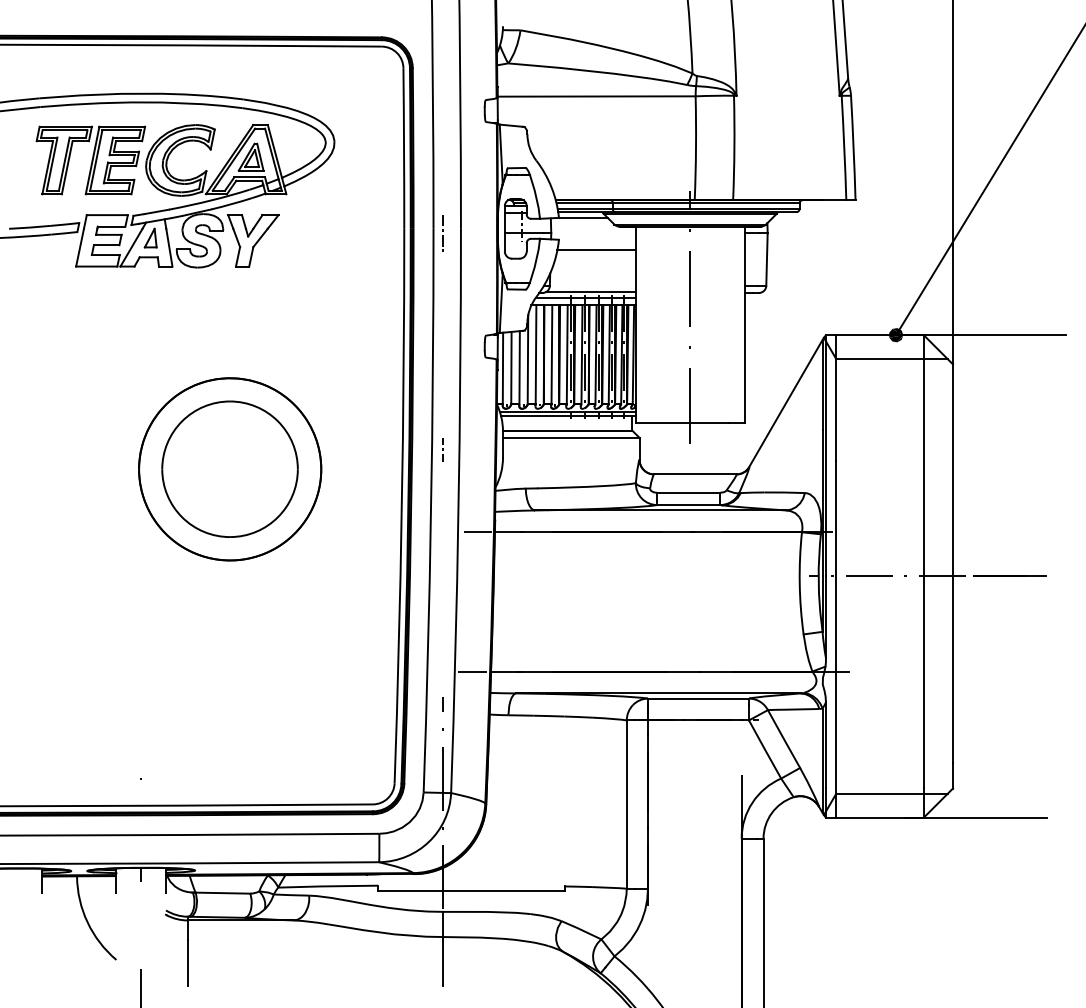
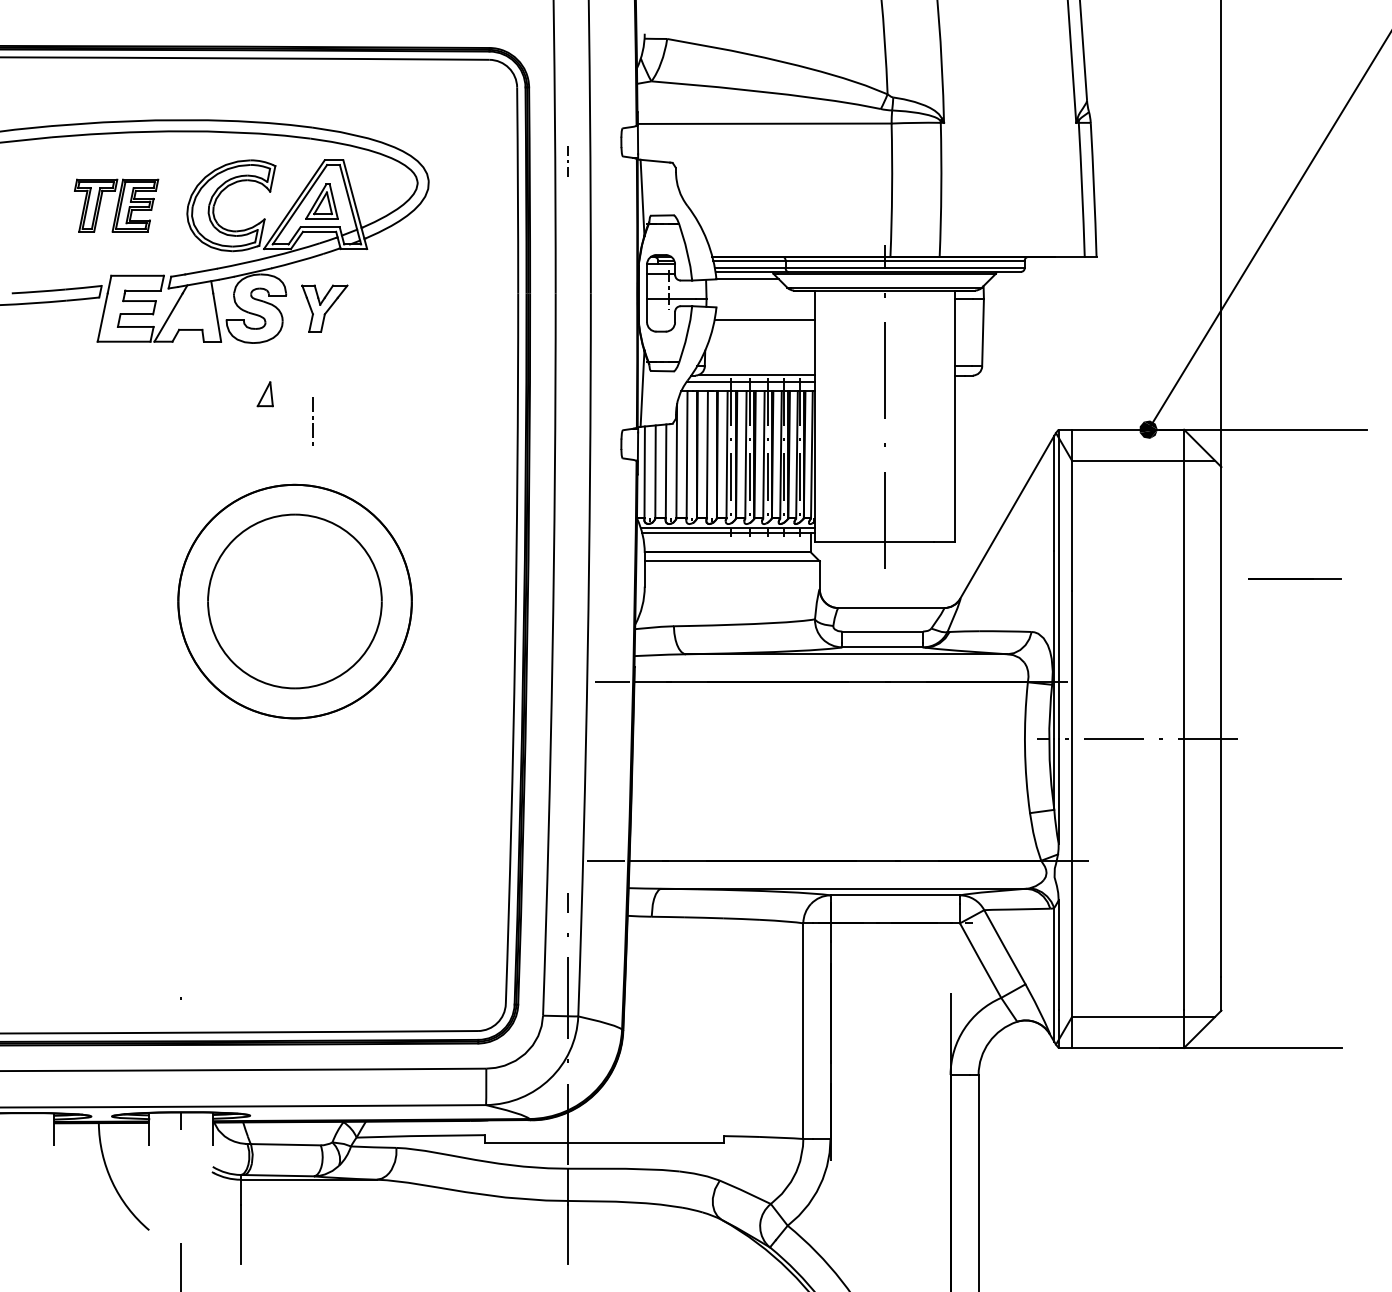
part: (90, 160) -> (116, 205), size x0.6
line: (442, 232) -> (312, 419), moved
part: (150, 238) -> (264, 394), moved
part: (253, 240) -> (324, 308), size x0.7
line: (442, 449) -> (567, 161), moved
line: (1010, 576) -> (1294, 578), moved

